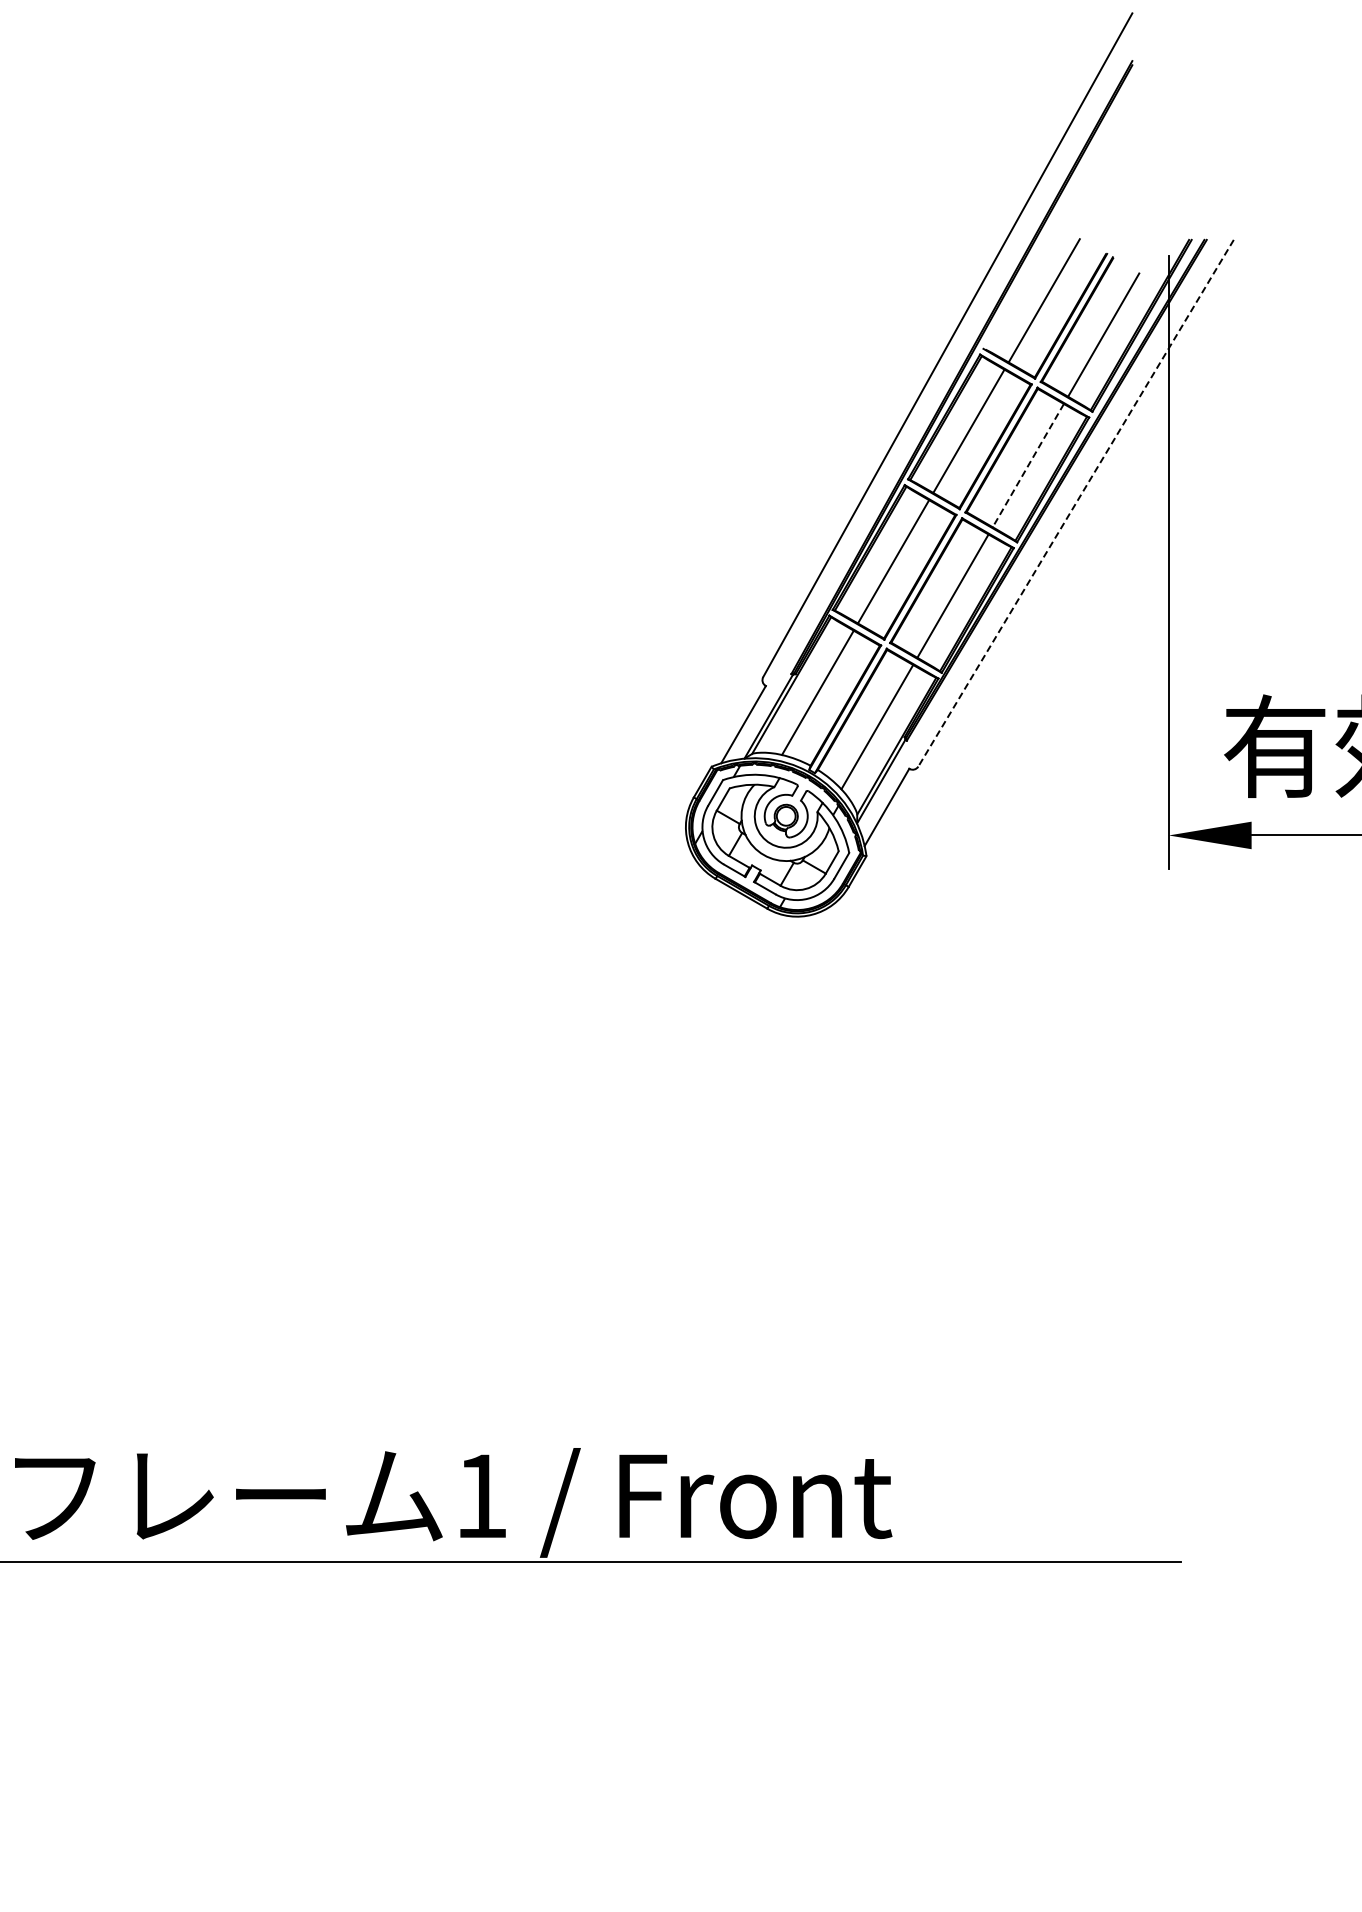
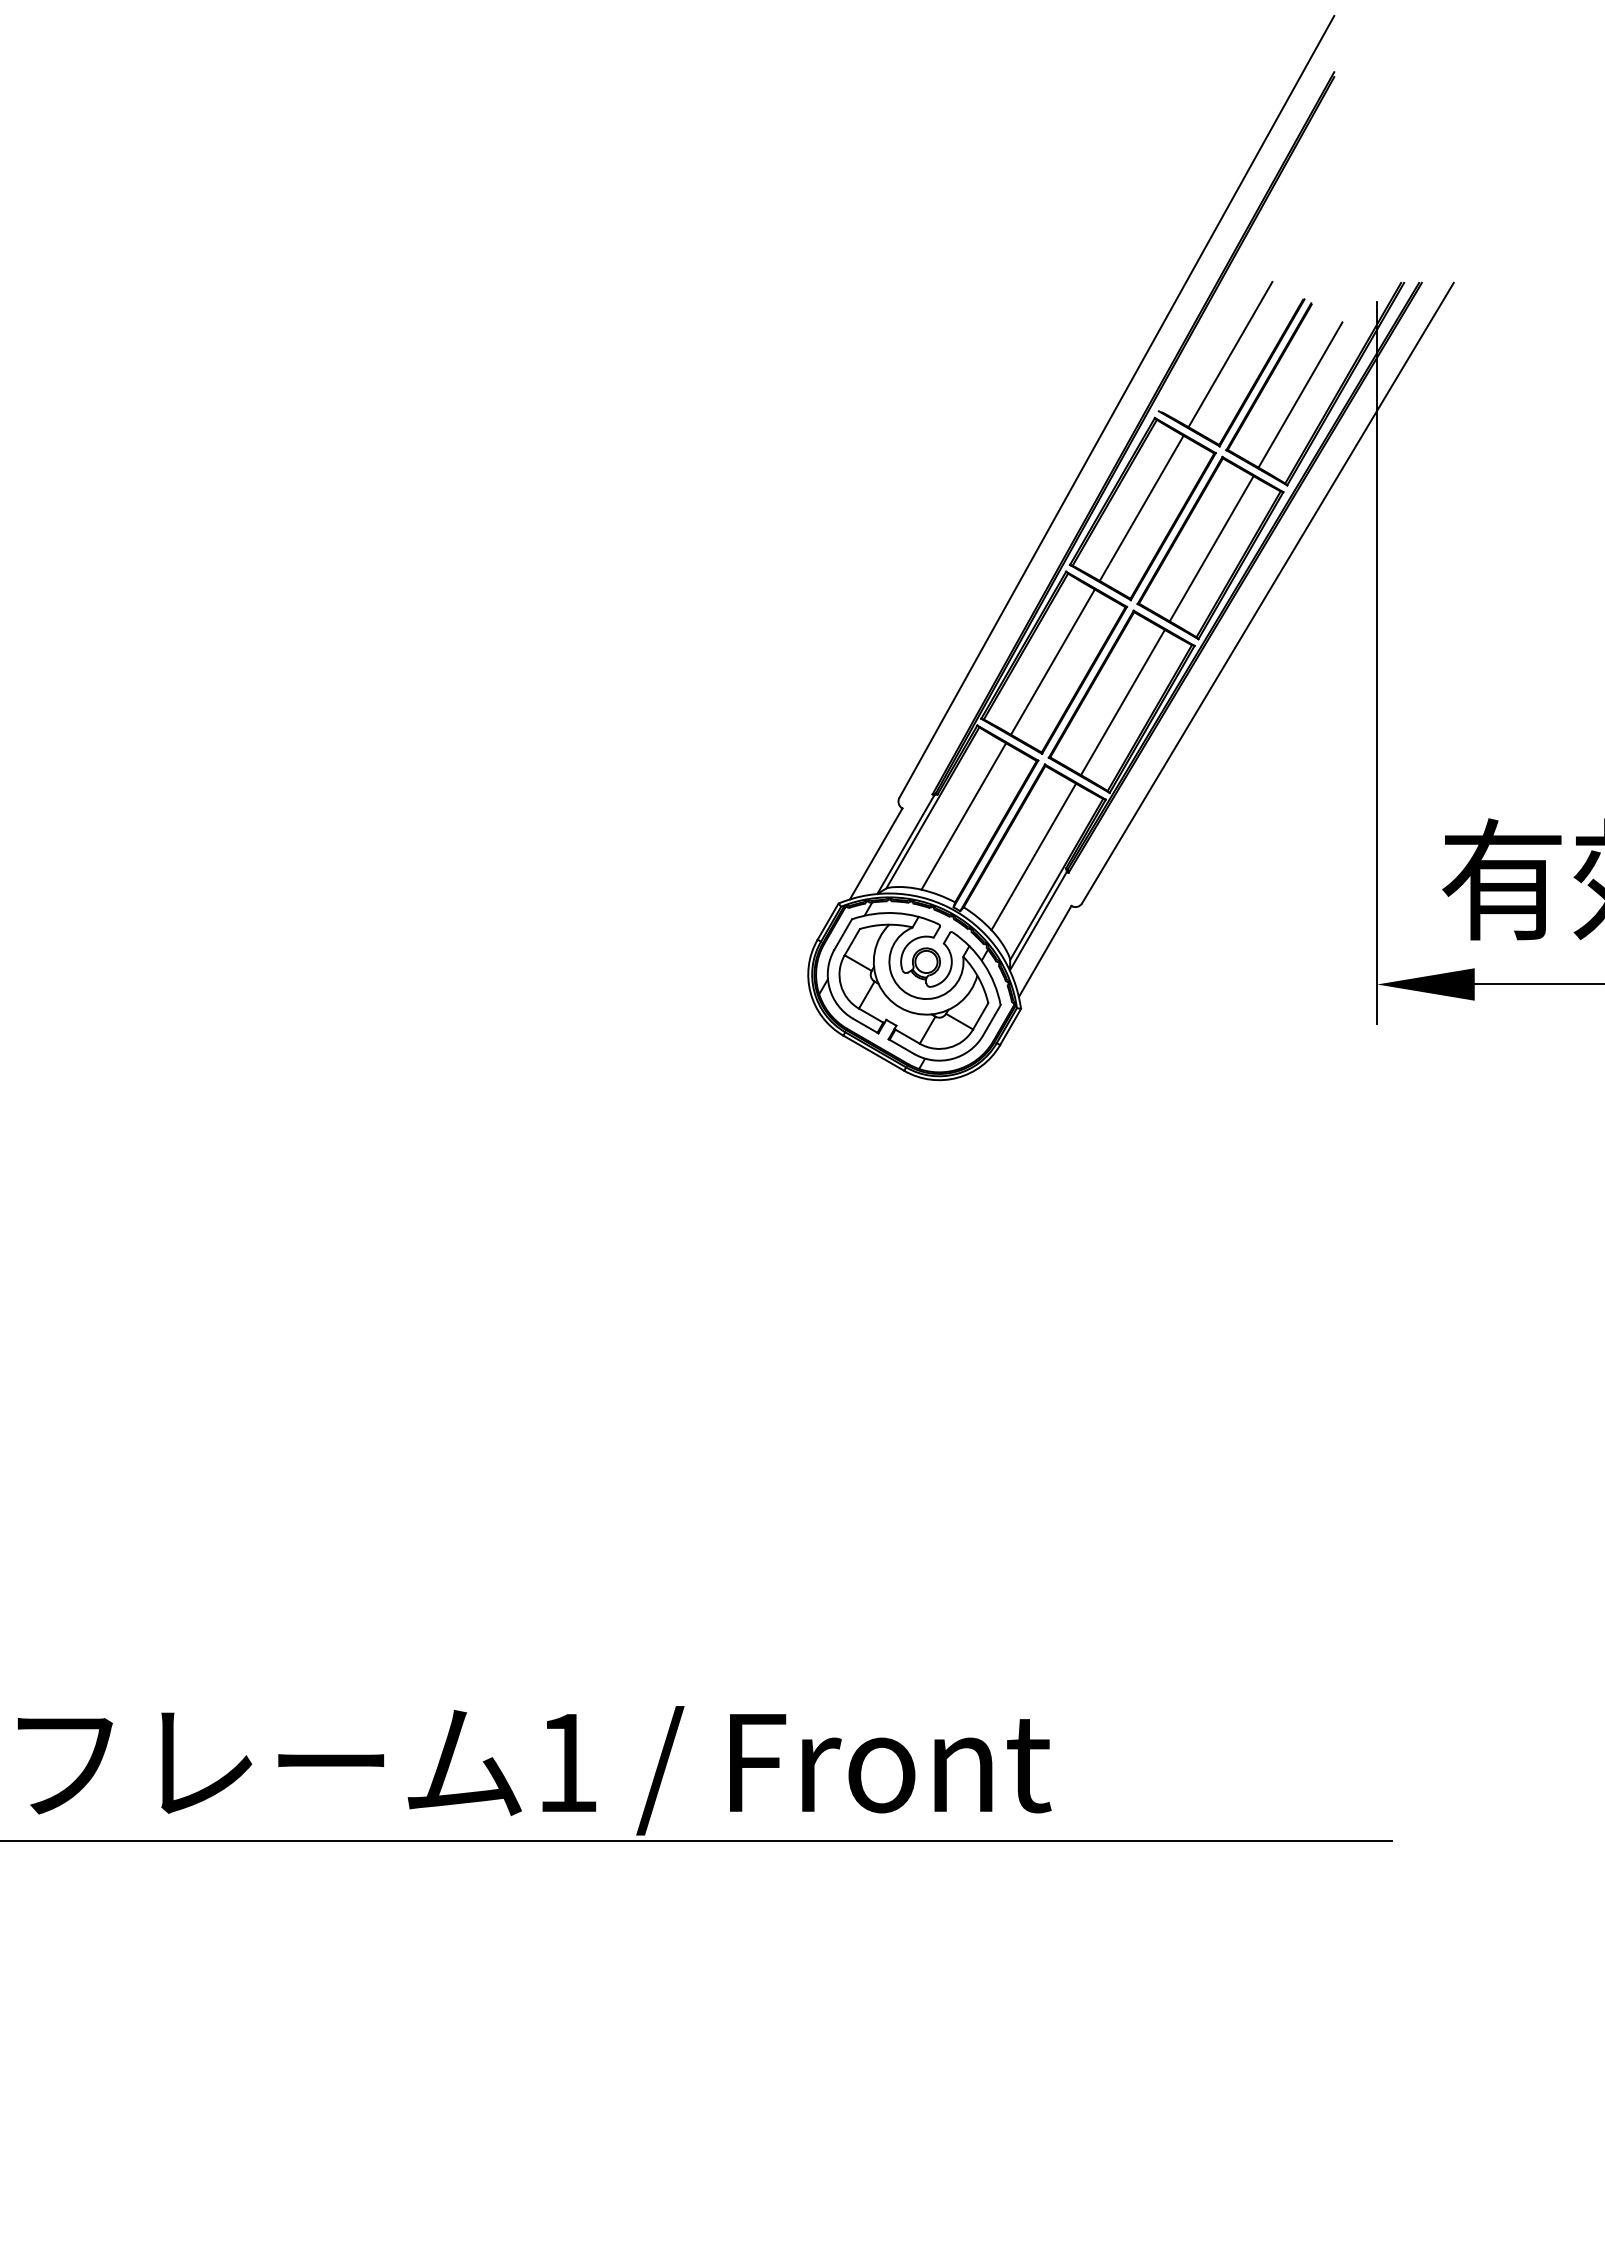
line: (1028, 466) -> (1211, 549), dashed -> solid
line: (1076, 503) -> (1268, 593), dashed -> solid

